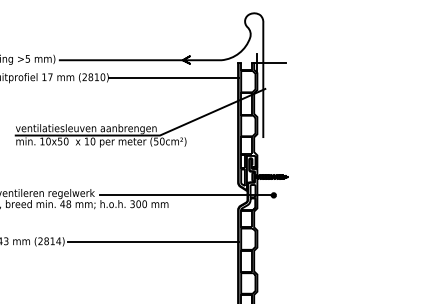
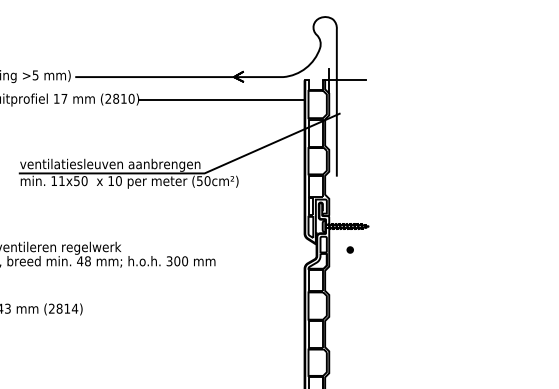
text: (48, 141) -> (61, 181), 10x50 -> 11x50
line: (187, 195) -> (239, 250), removed
line: (152, 241) -> (195, 309), removed

